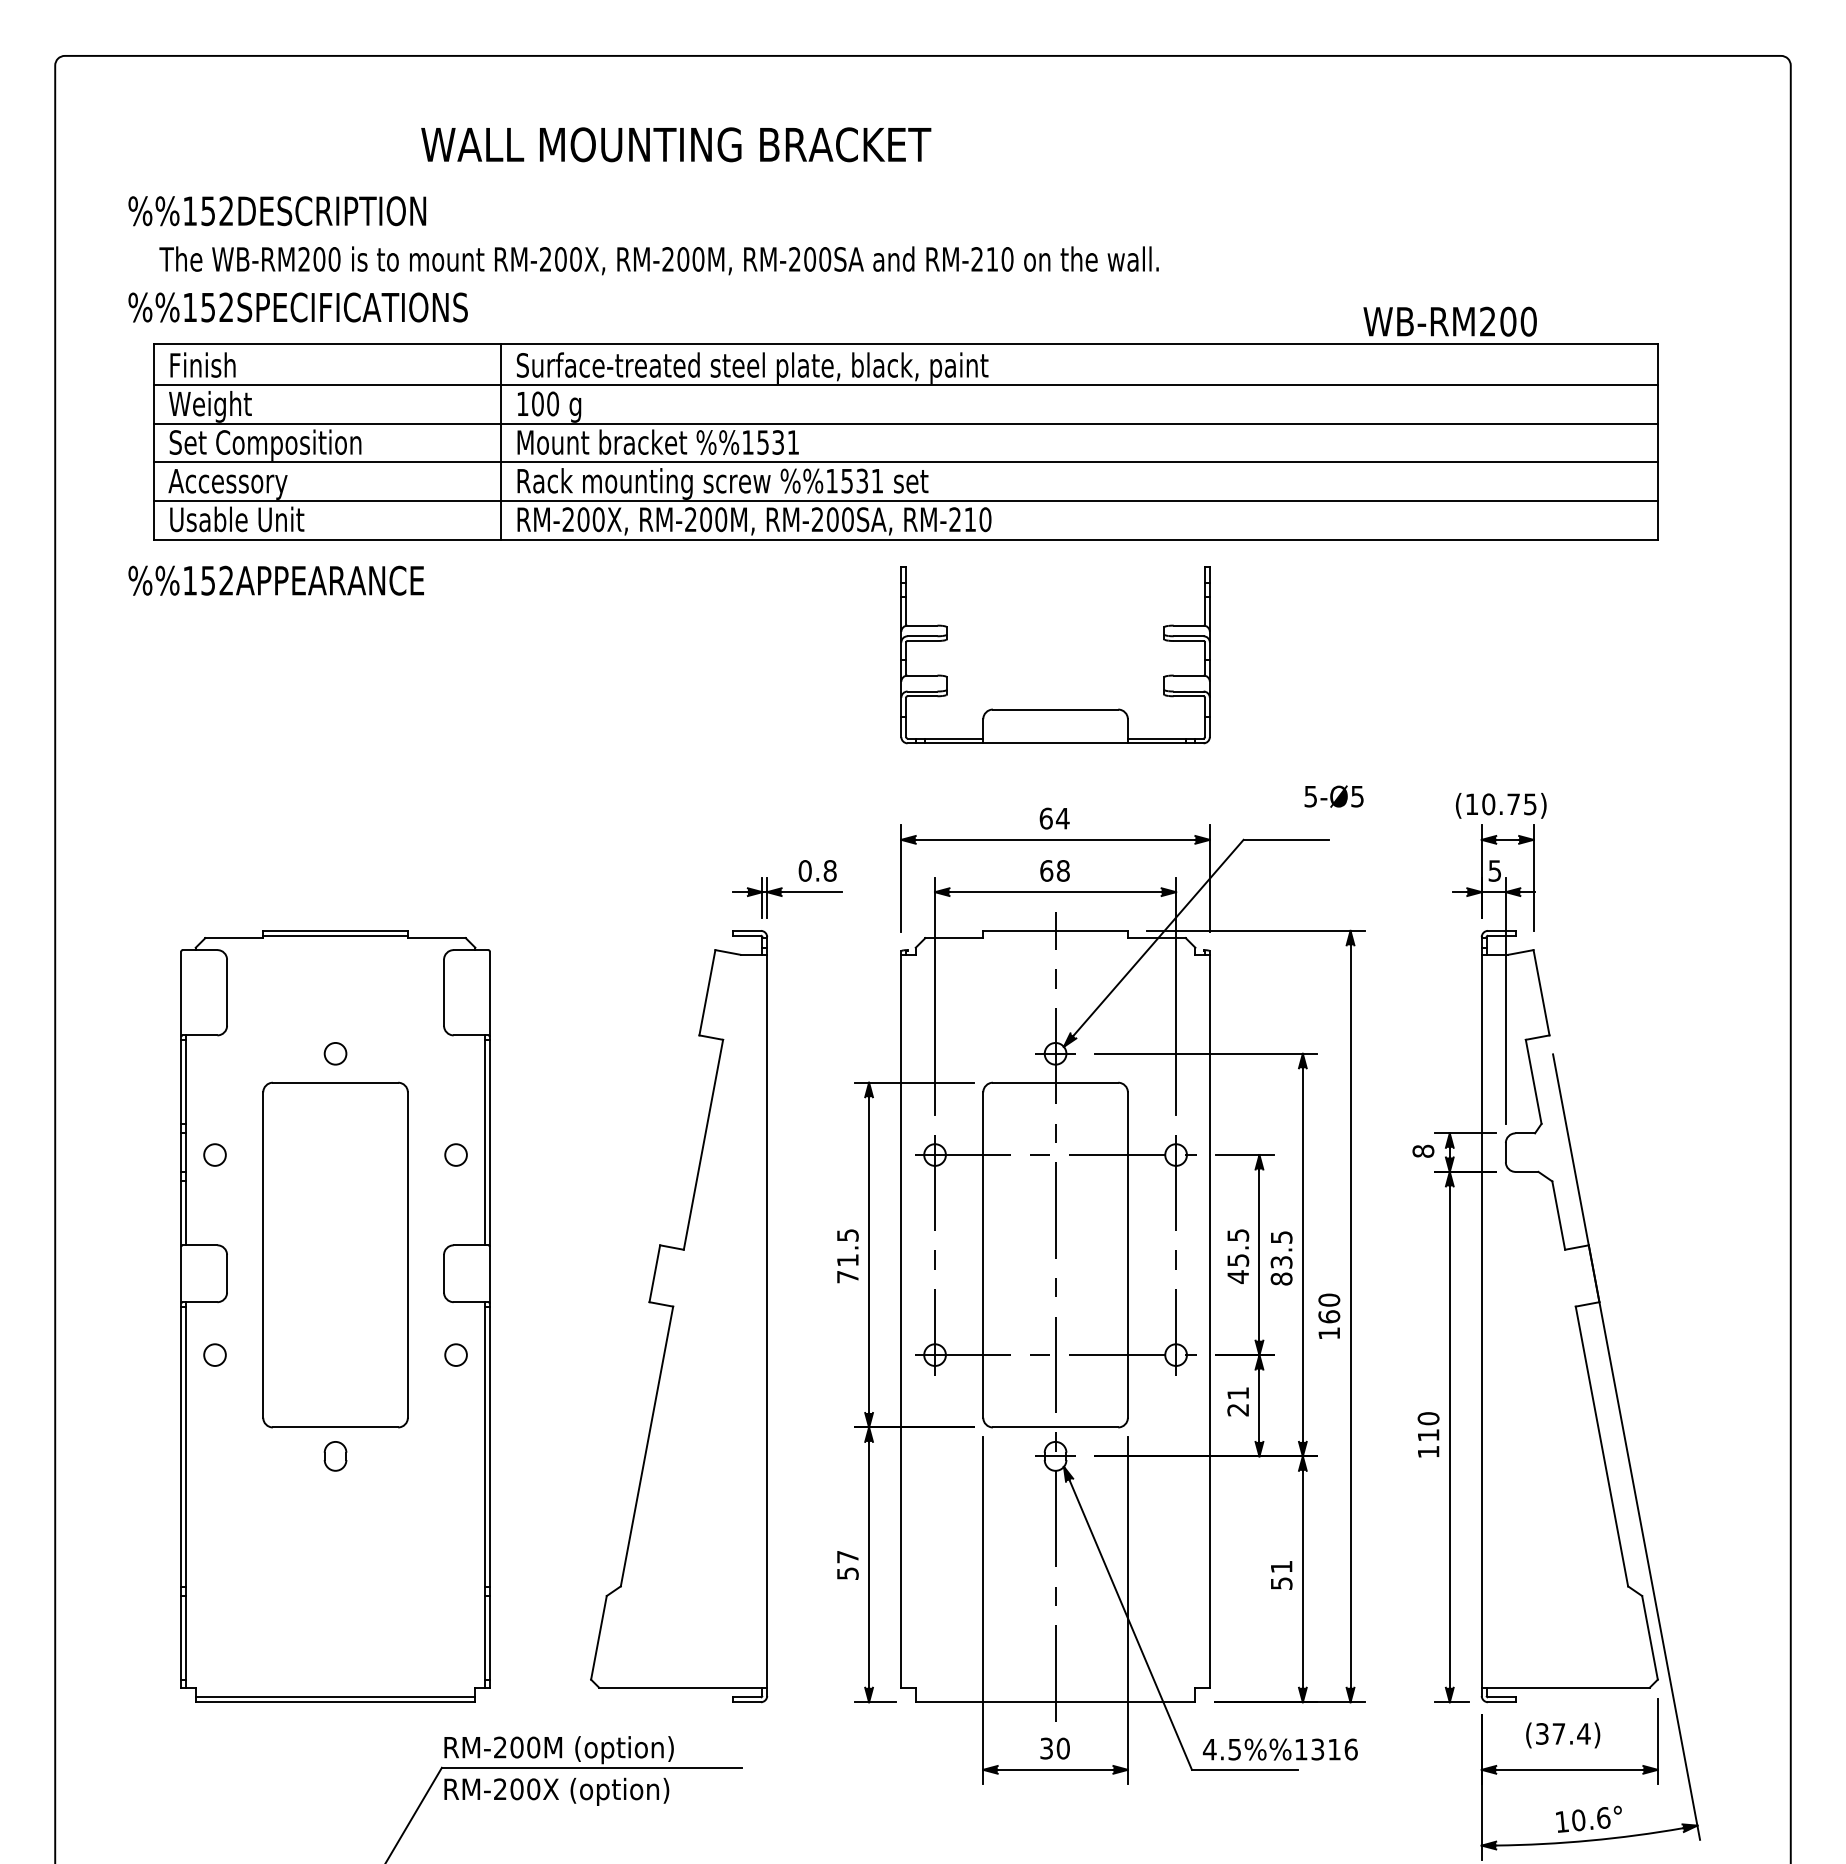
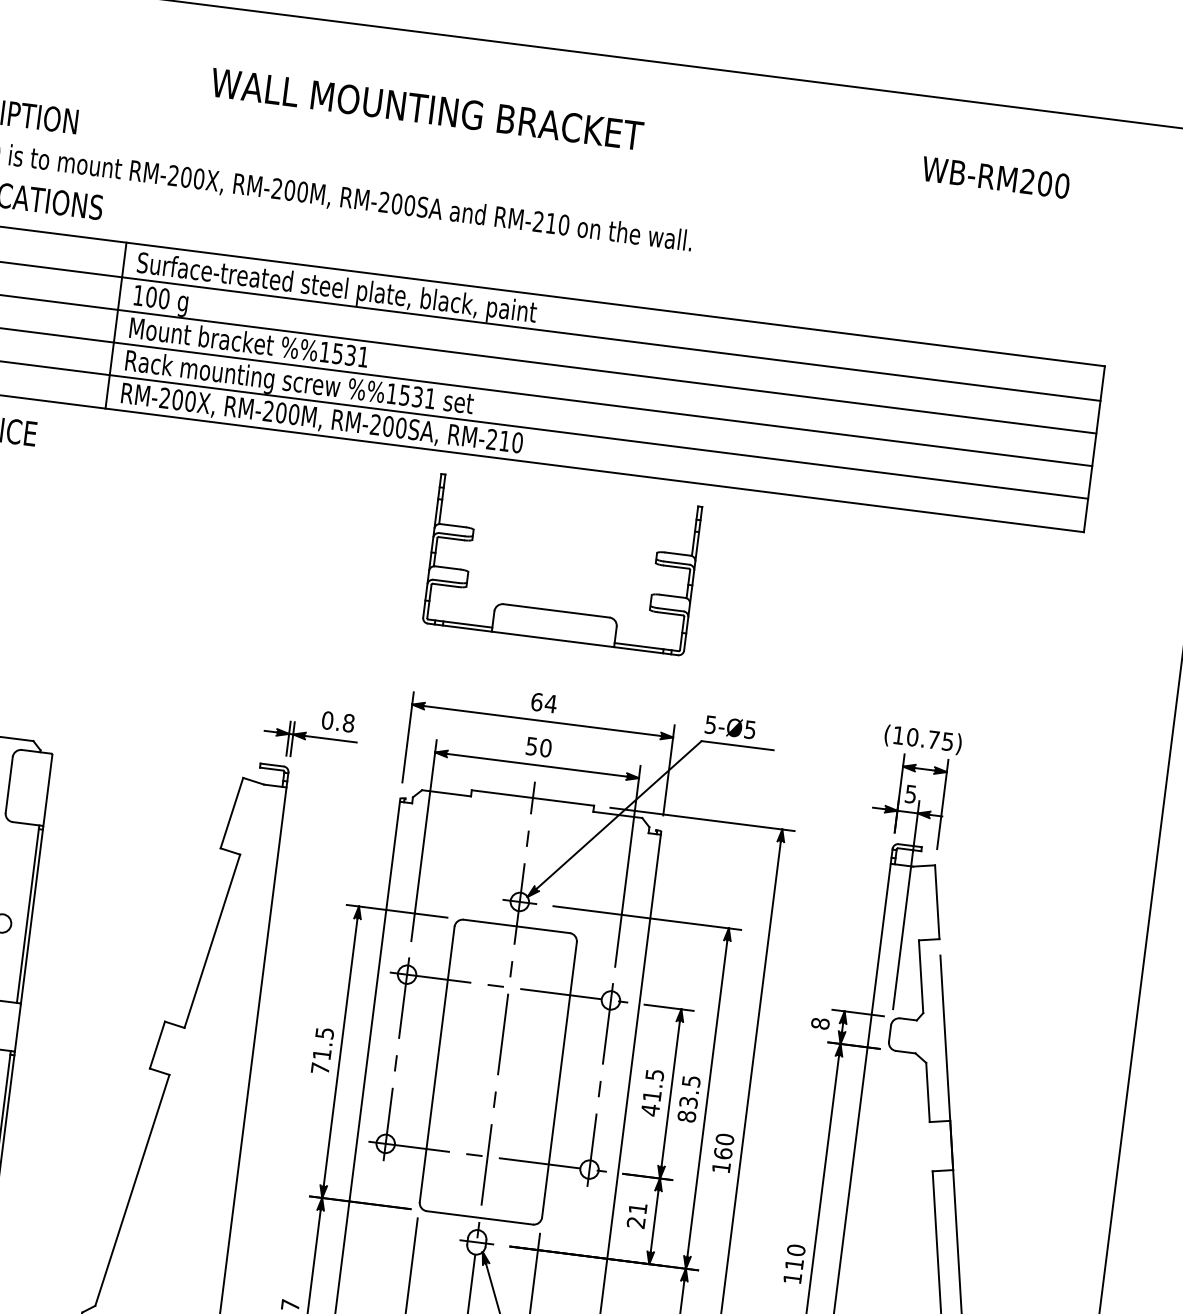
text: (676, 144) -> (427, 109), moved
text: (1449, 321) -> (995, 177), moved
text: (1333, 796) -> (729, 727), moved
text: (1054, 870) -> (538, 746), 68 -> 50
text: (1238, 1260) -> (652, 1096), 45.5 -> 41.5

